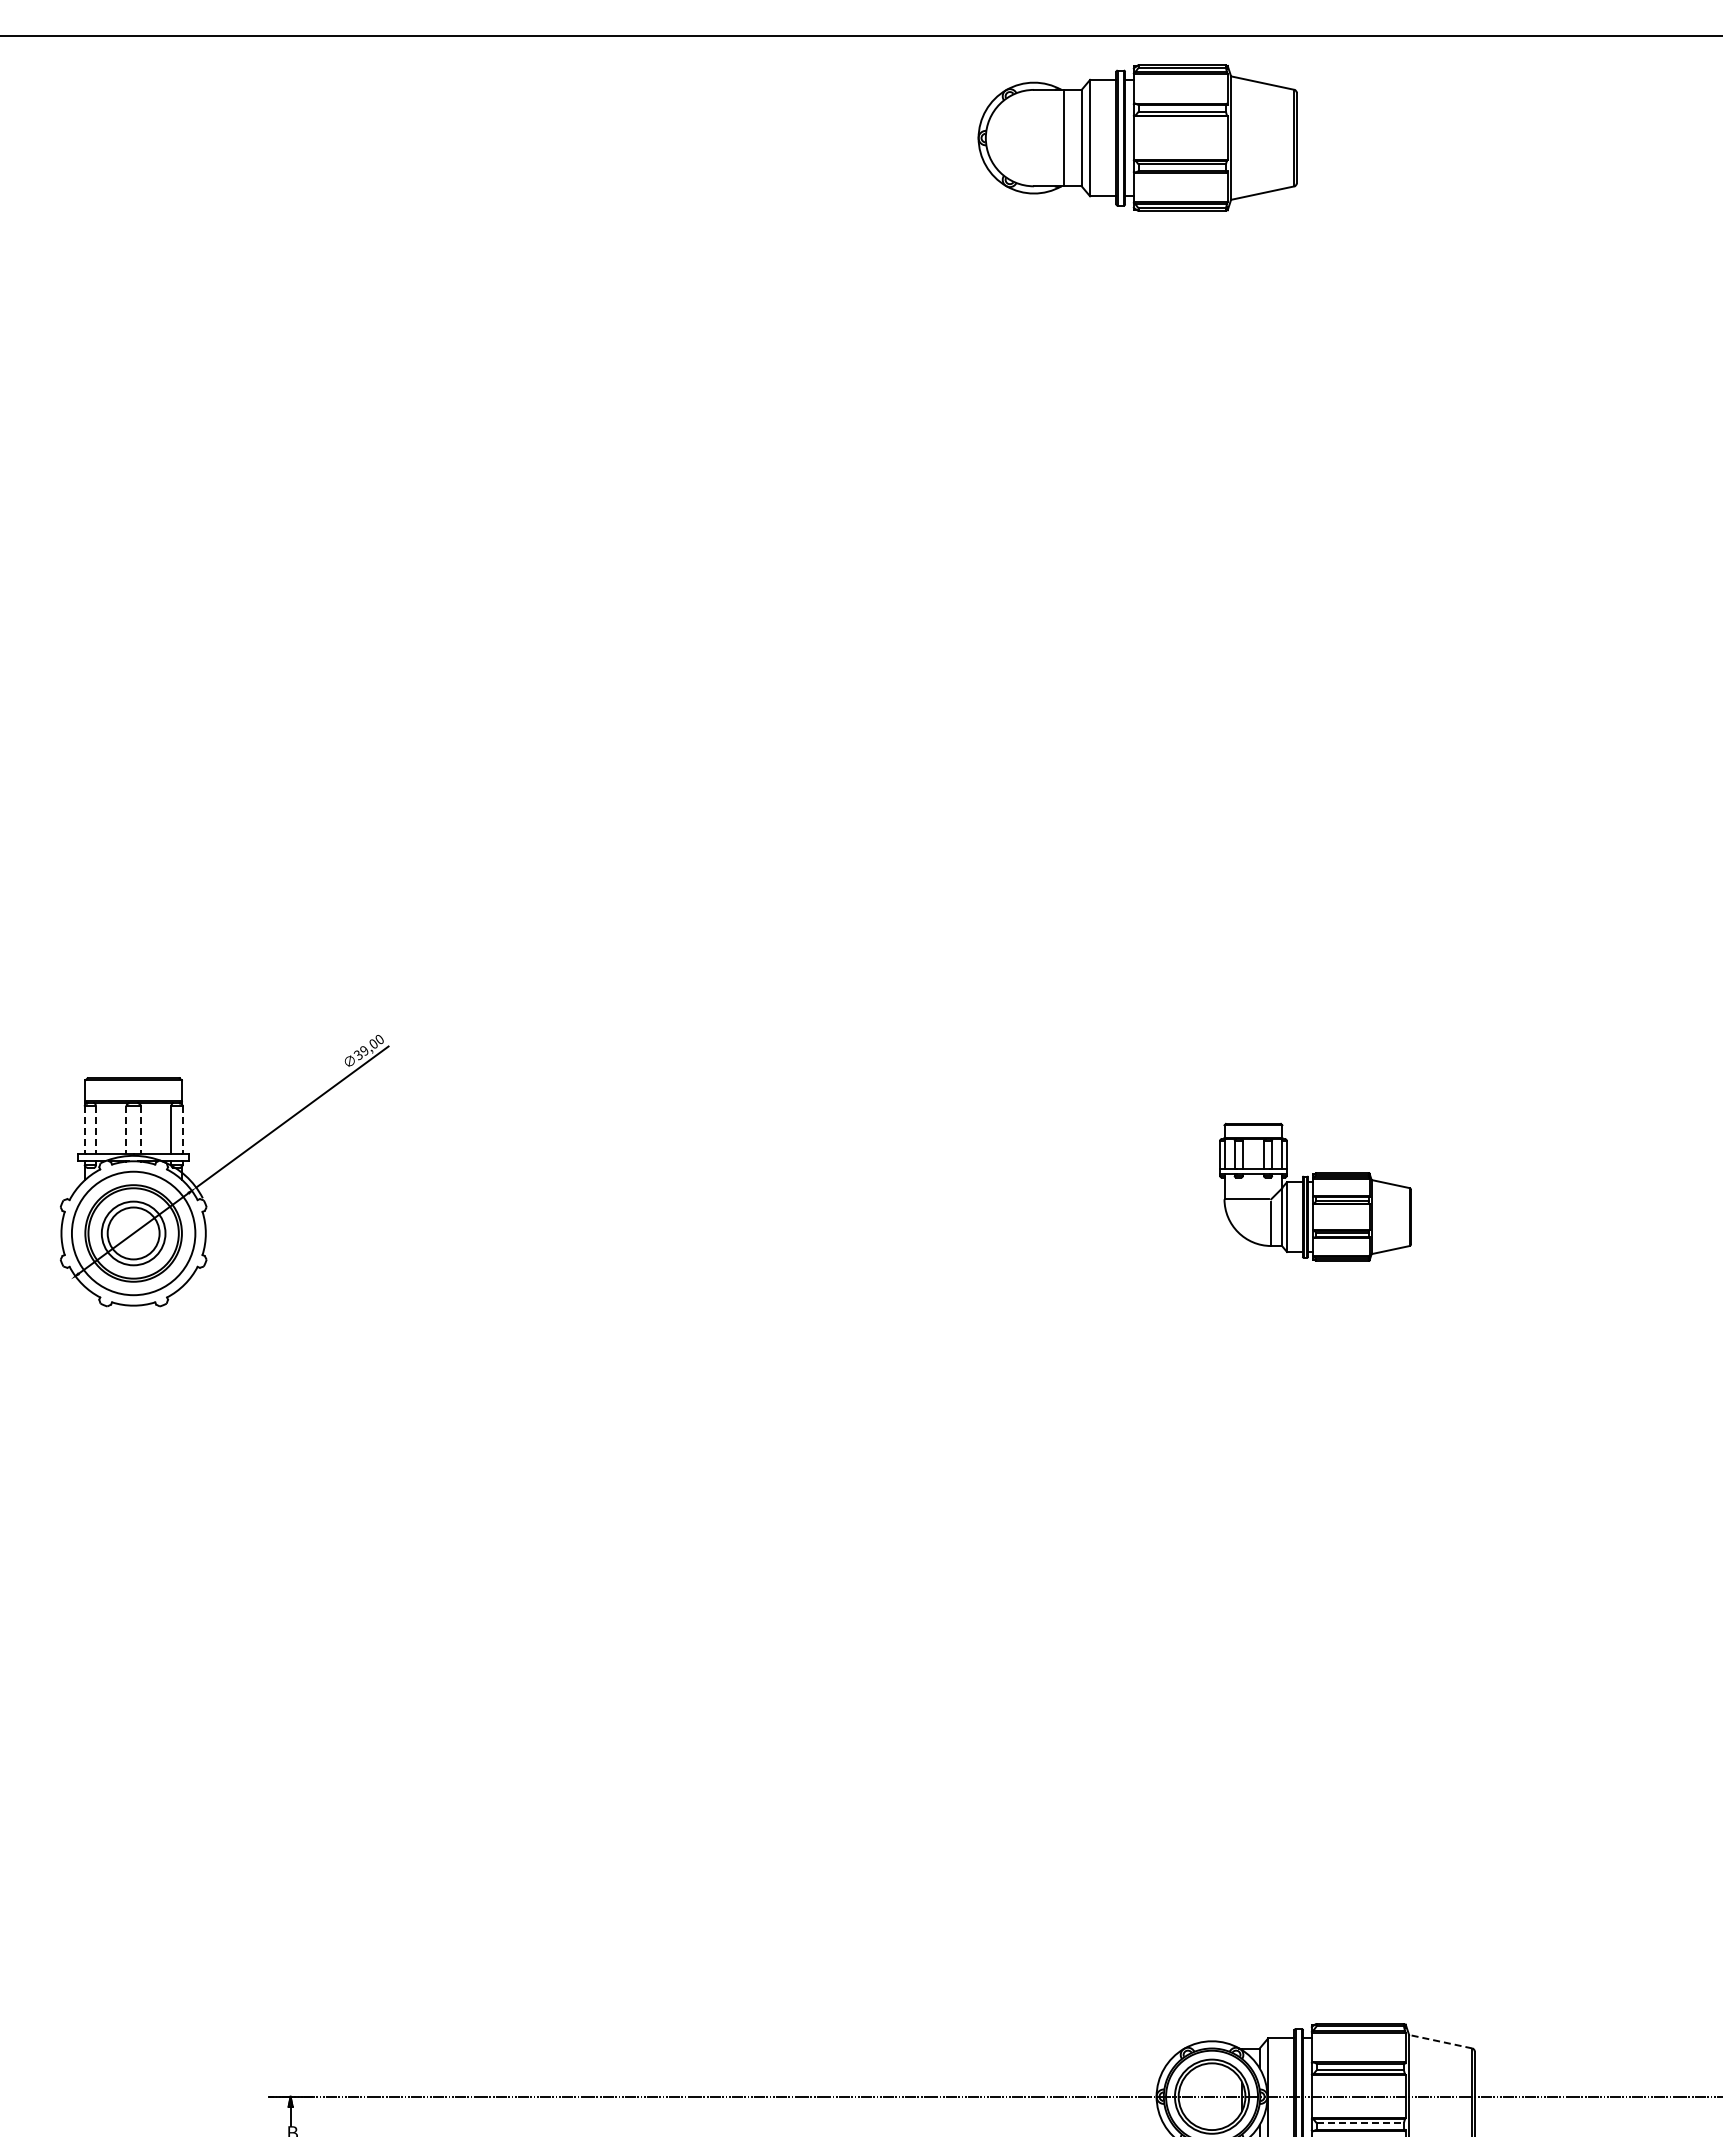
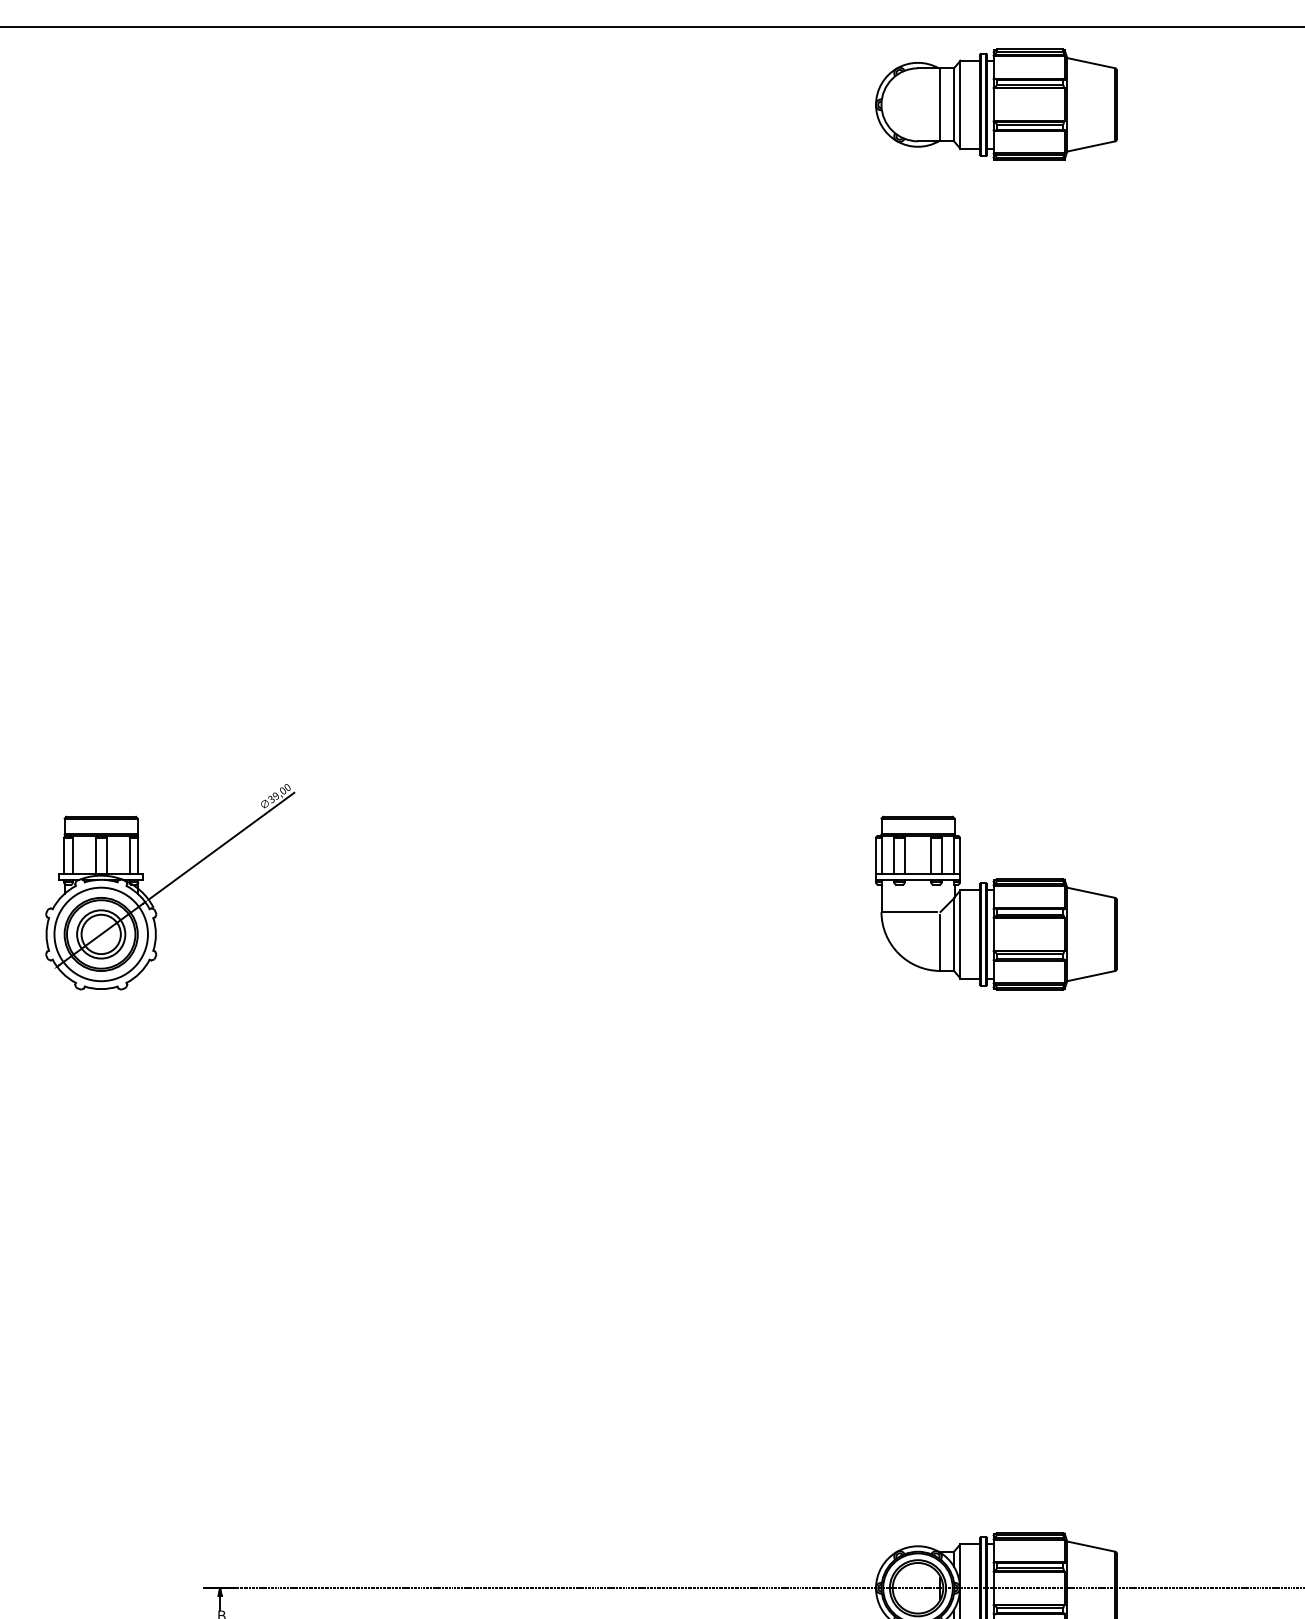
part: (1137, 137) -> (996, 104), moved
line: (84, 1130) -> (64, 856), dashed -> solid
line: (95, 1130) -> (72, 856), dashed -> solid
line: (126, 1130) -> (95, 856), dashed -> solid
line: (140, 1130) -> (106, 856), dashed -> solid
line: (182, 1130) -> (138, 856), dashed -> solid
part: (1315, 1192) -> (996, 903), size x1.67
line: (1440, 2041) -> (1091, 1546), dashed -> solid
line: (1360, 2123) -> (1030, 1608), dashed -> solid

